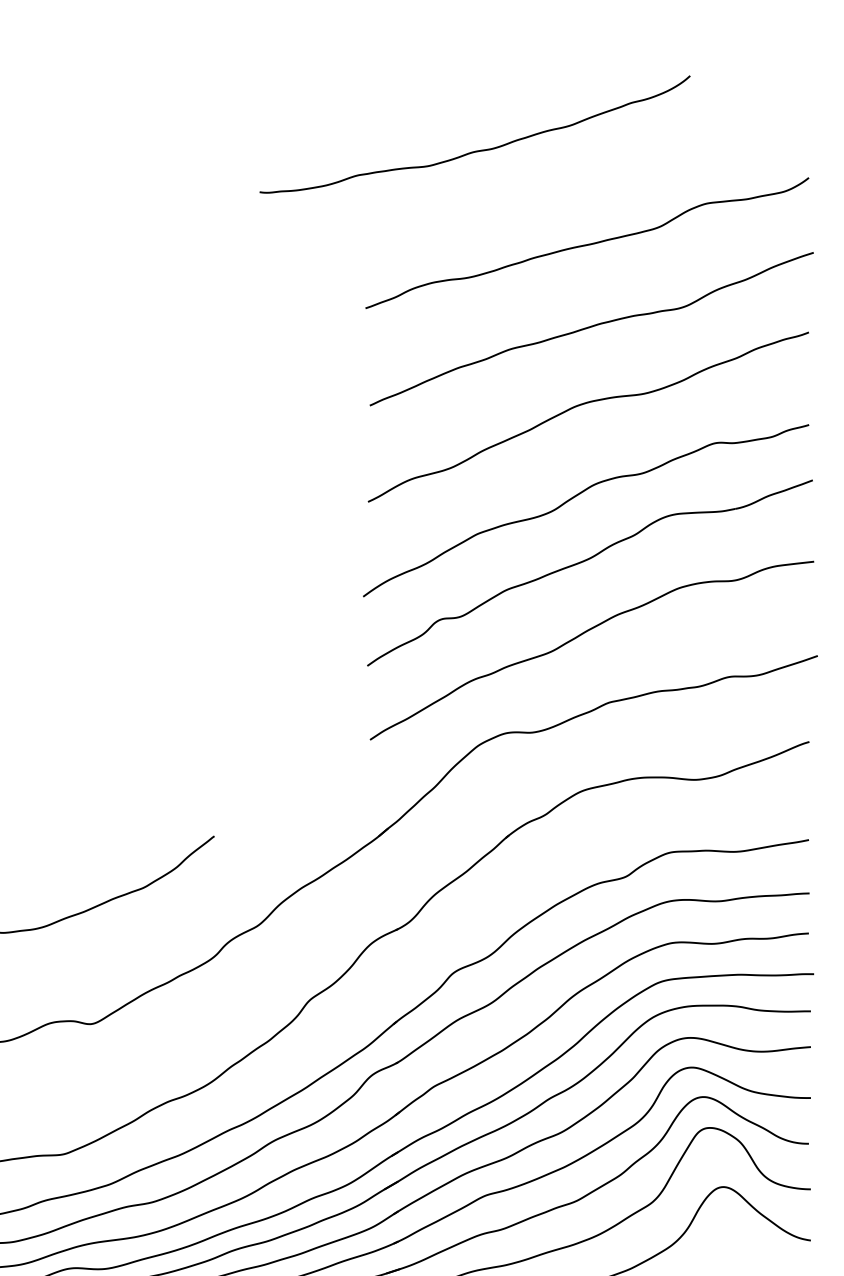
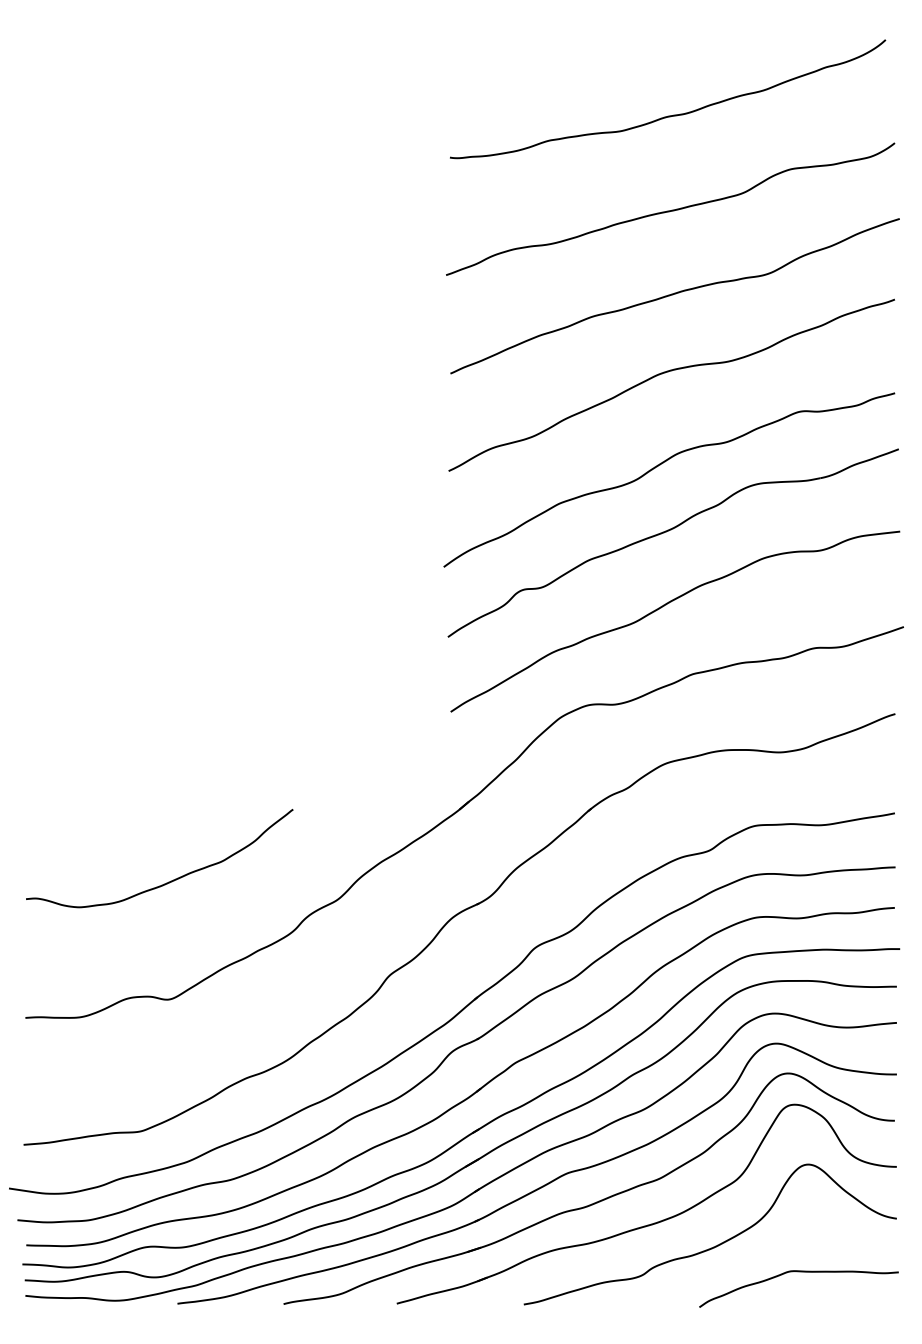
curve: (480, 149) -> (673, 114), moved

